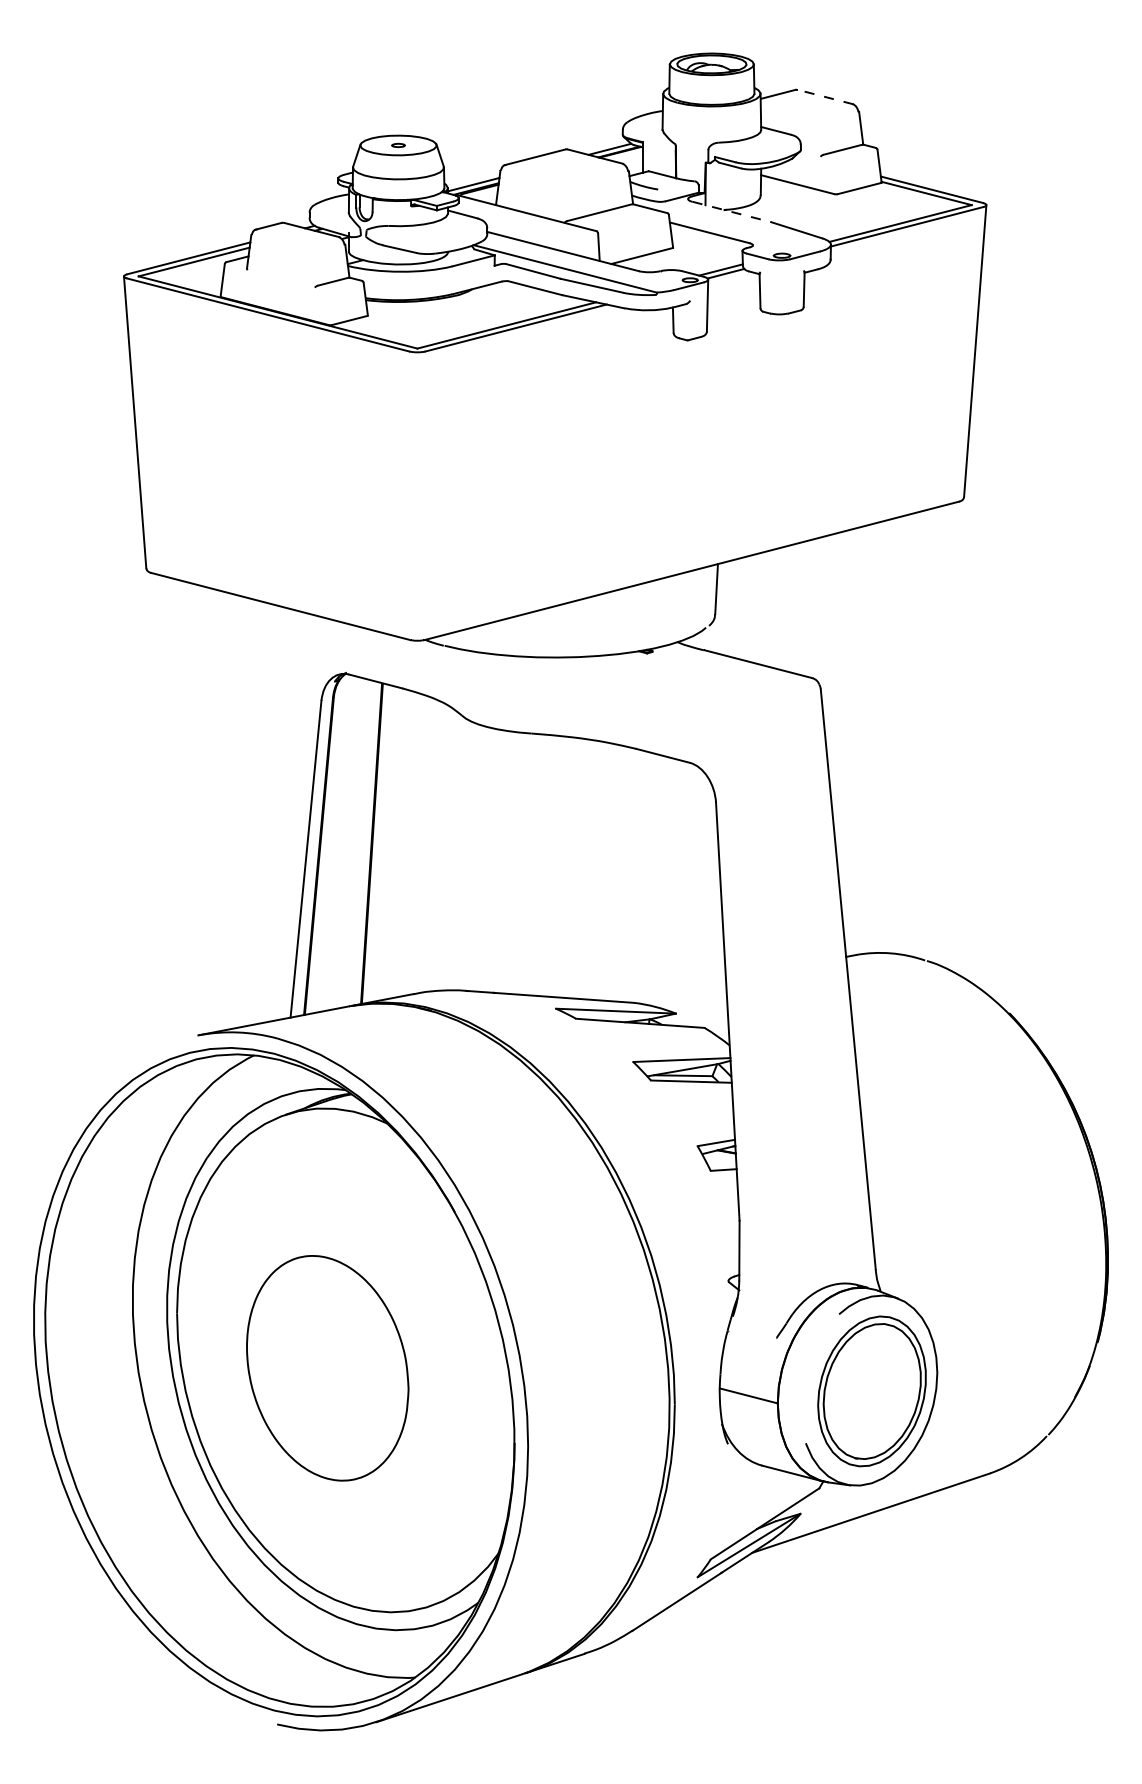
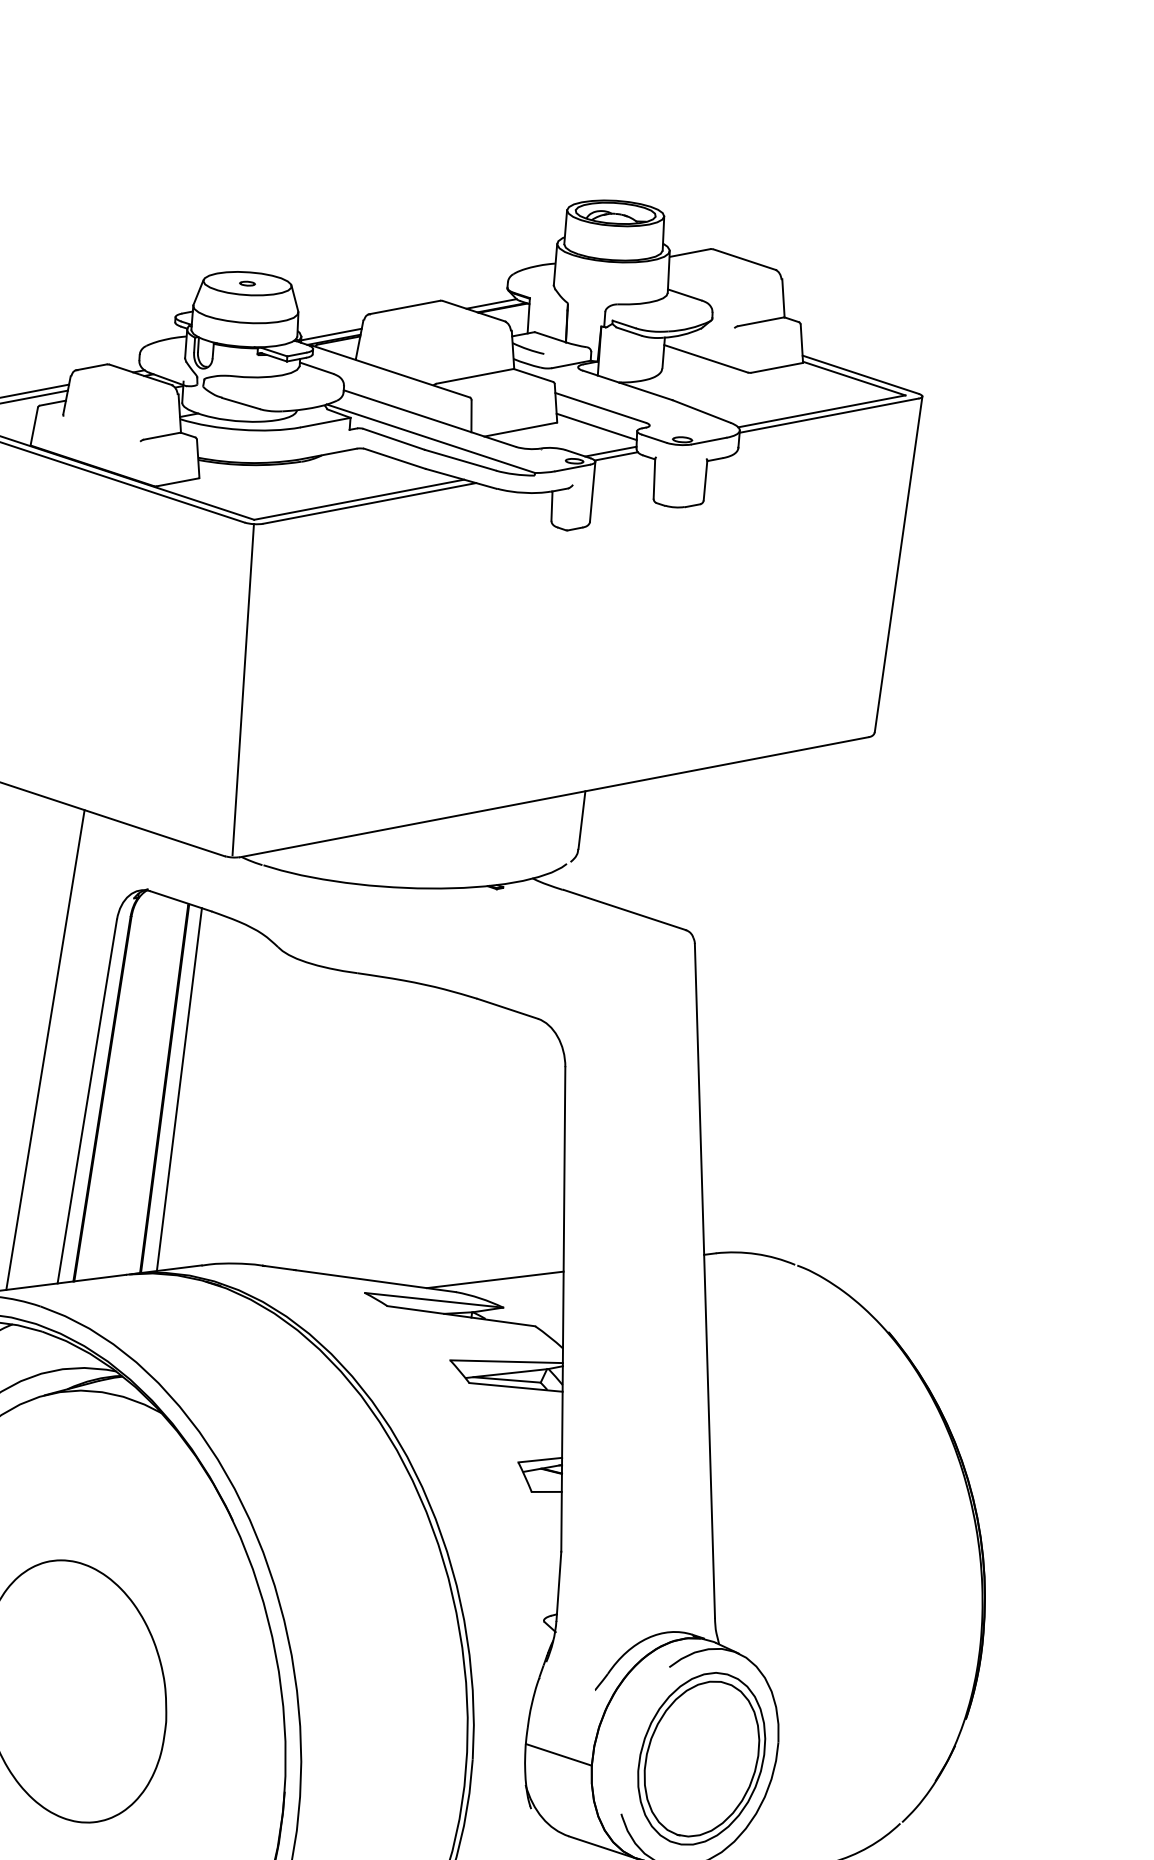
line: (825, 97) -> (744, 260), dashed -> solid
line: (731, 212) -> (627, 386), dashed -> solid
line: (707, 249) -> (596, 426), added
line: (417, 495) -> (243, 689), added
line: (266, 817) -> (44, 1050), added
line: (384, 843) -> (179, 1089), added
line: (667, 990) -> (495, 1280), added

